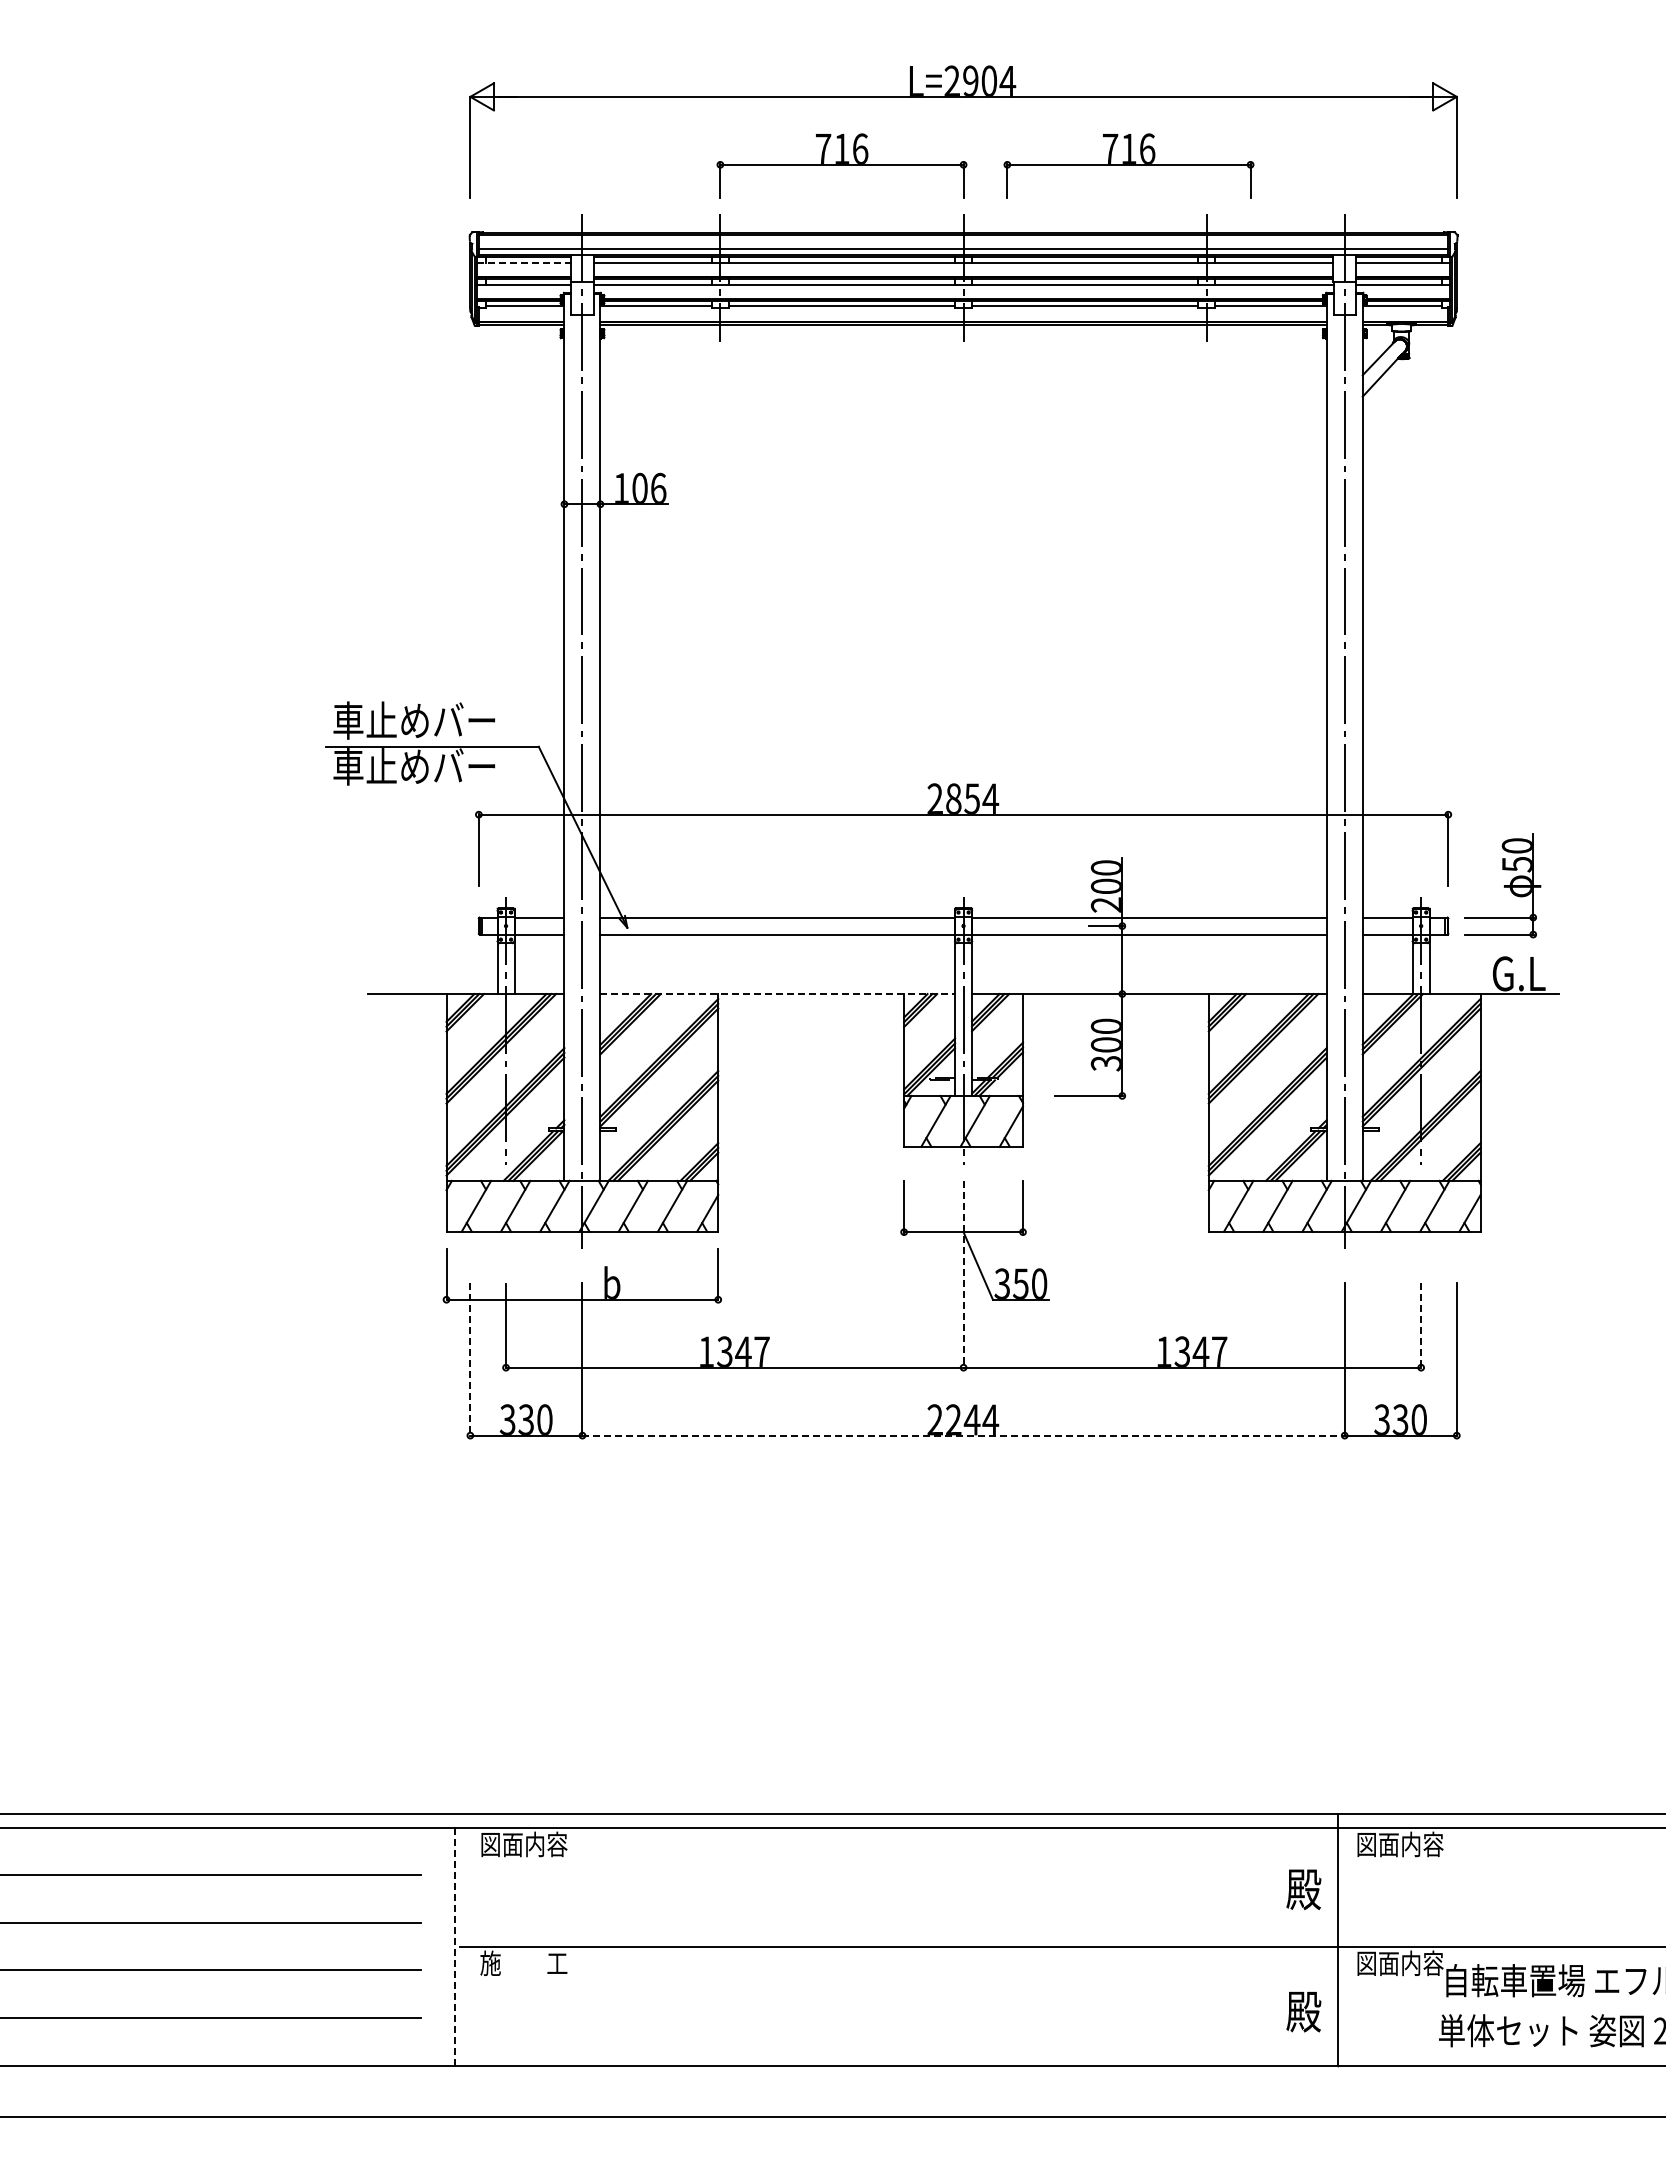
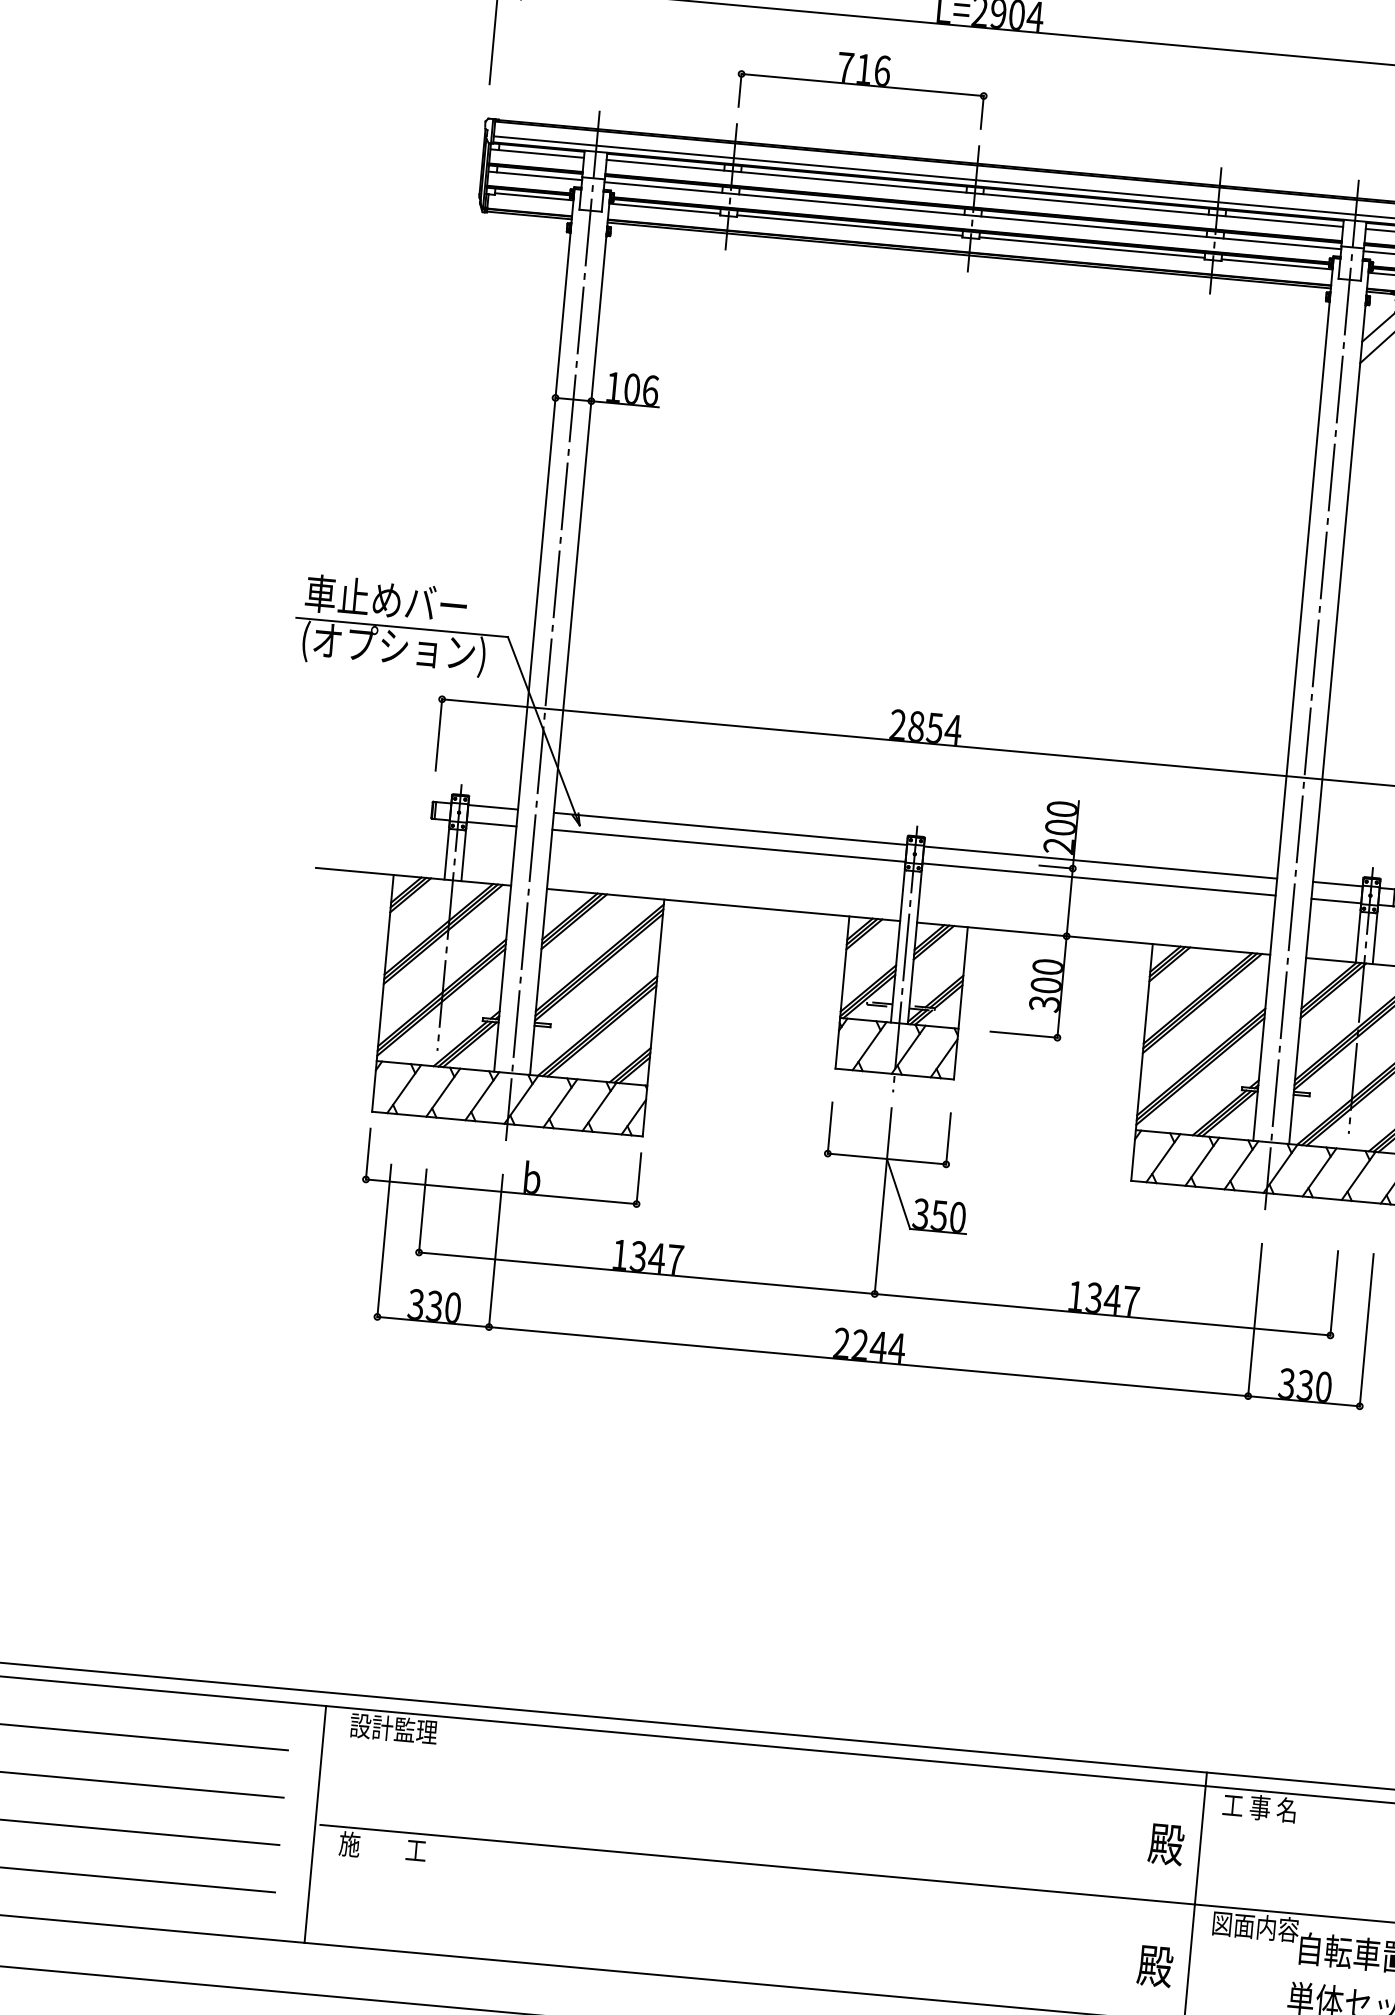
part: (1128, 165) -> (1147, 111), removed
line: (524, 262) -> (537, 153), dashed -> solid
text: (425, 769) -> (393, 649), 車止めバー -> (オプション)
line: (778, 994) -> (724, 905), dashed -> solid
line: (963, 1275) -> (883, 1202), dashed -> solid
line: (1421, 1326) -> (1334, 1294), dashed -> solid
line: (470, 1359) -> (384, 1241), dashed -> solid
line: (964, 1435) -> (869, 1361), dashed -> solid
text: (523, 1844) -> (393, 1728), 図面内容 -> 設計監理
text: (1399, 1844) -> (1265, 1808), 図面内容 -> 工 事 名
line: (454, 1946) -> (315, 1824), dashed -> solid

